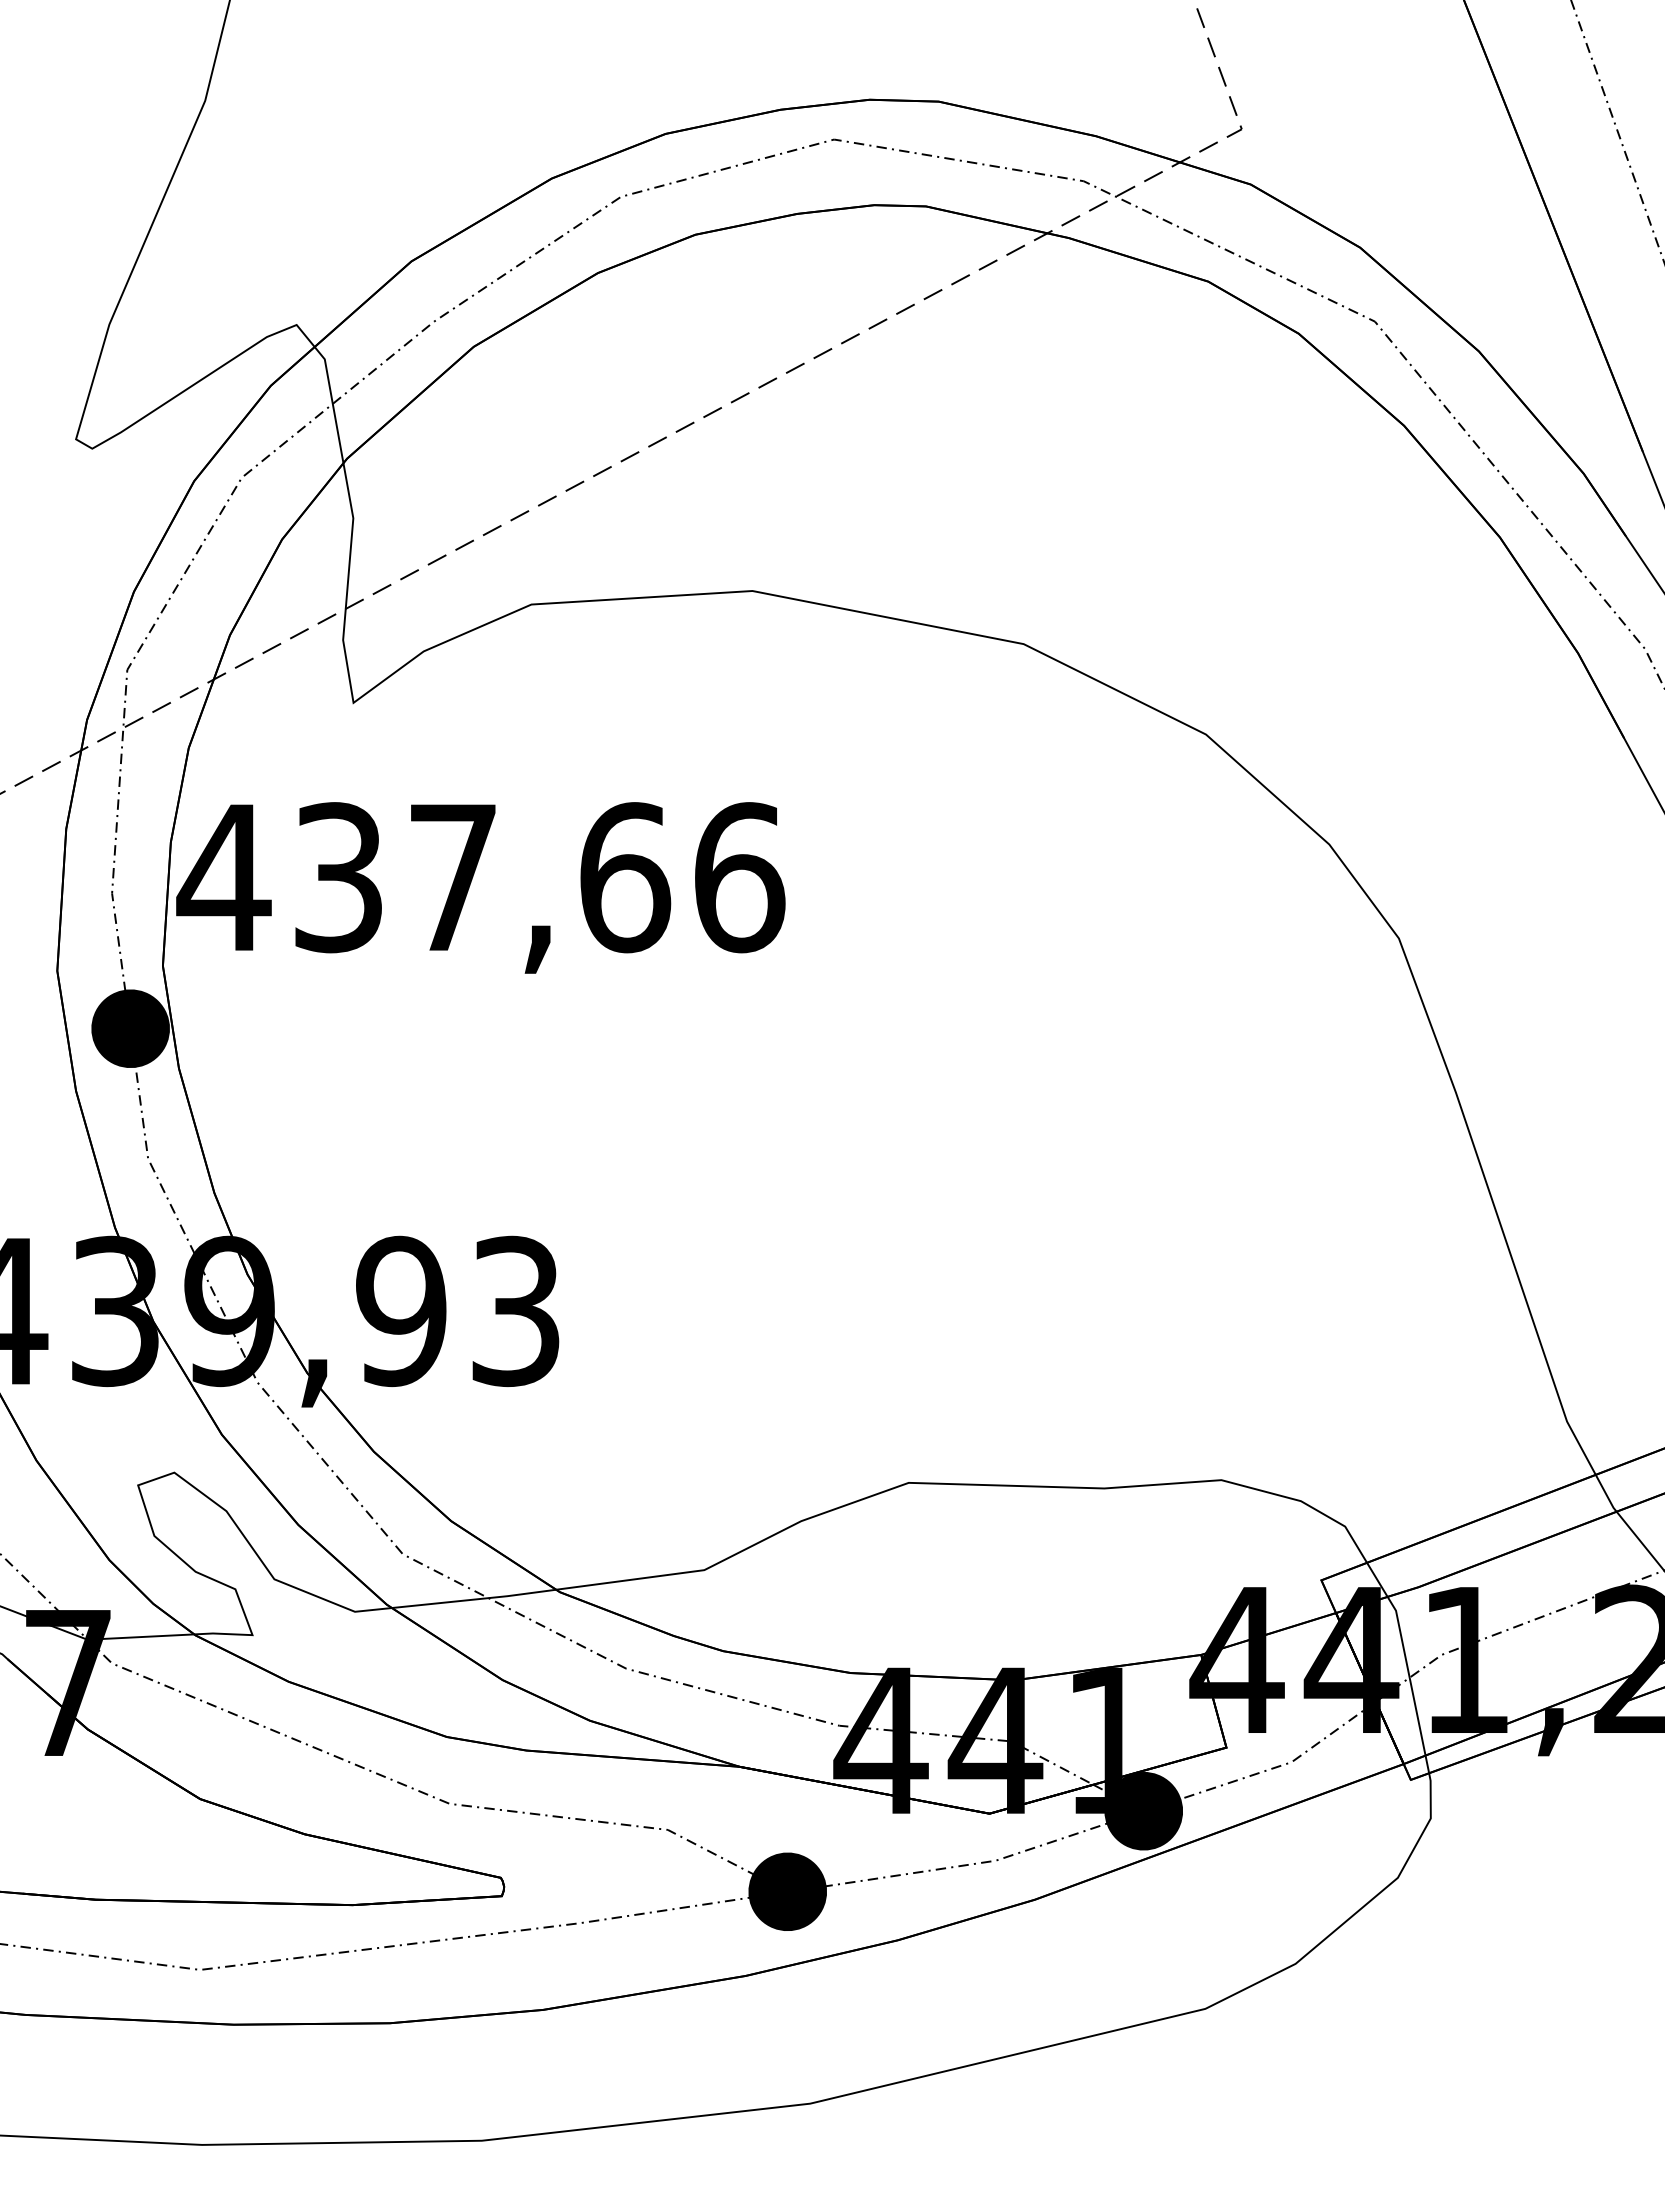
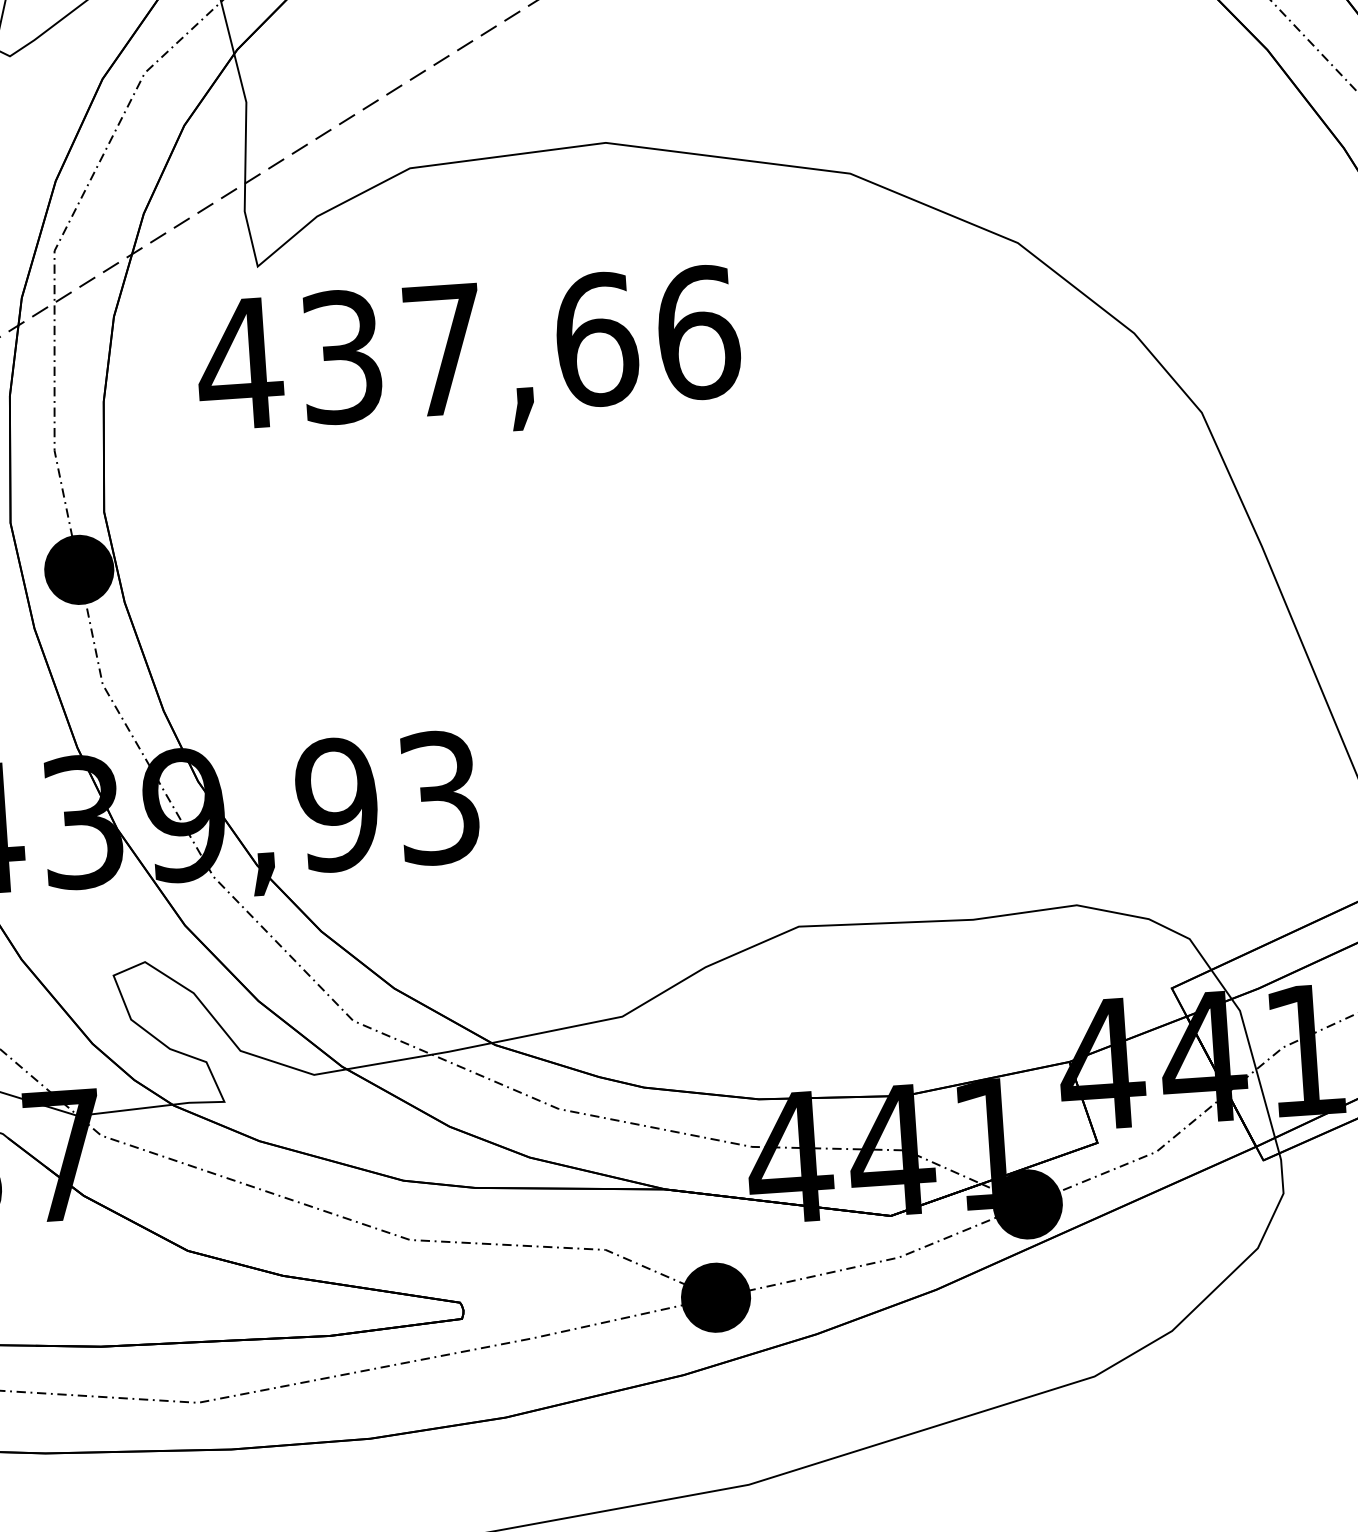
text: (480, 887) -> (468, 357), moved

